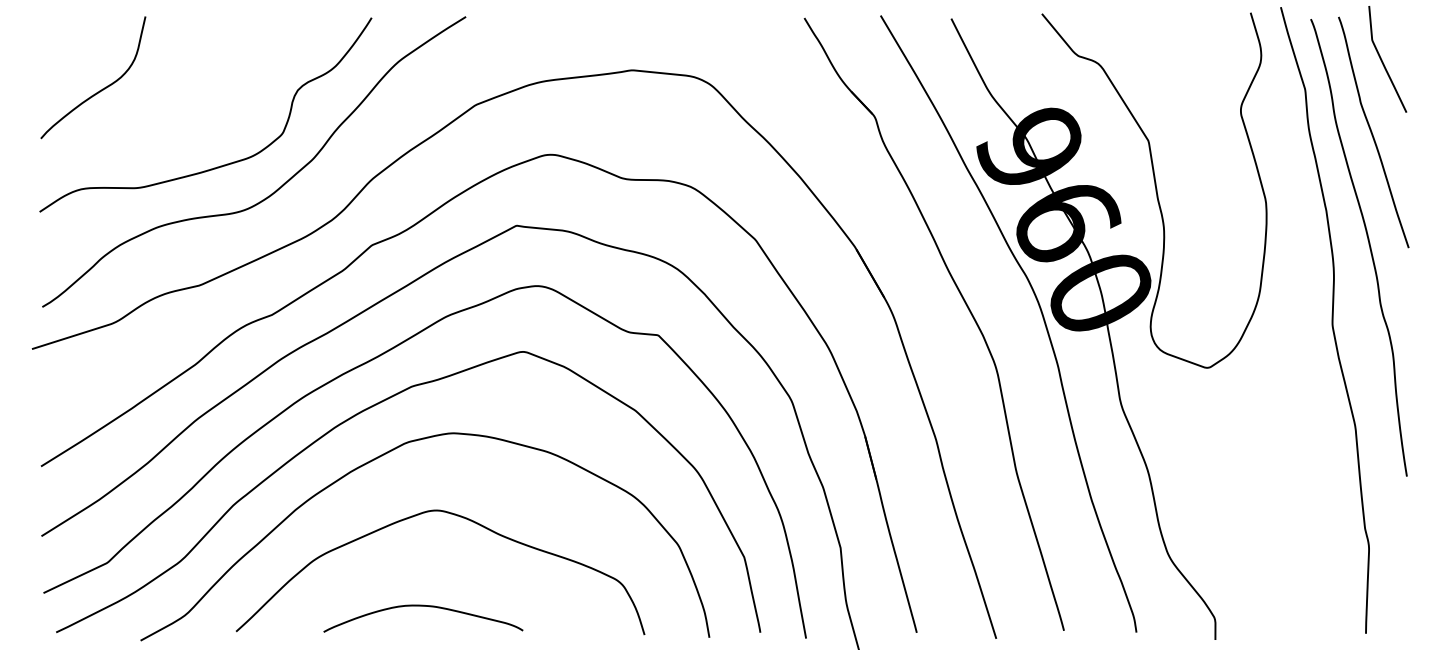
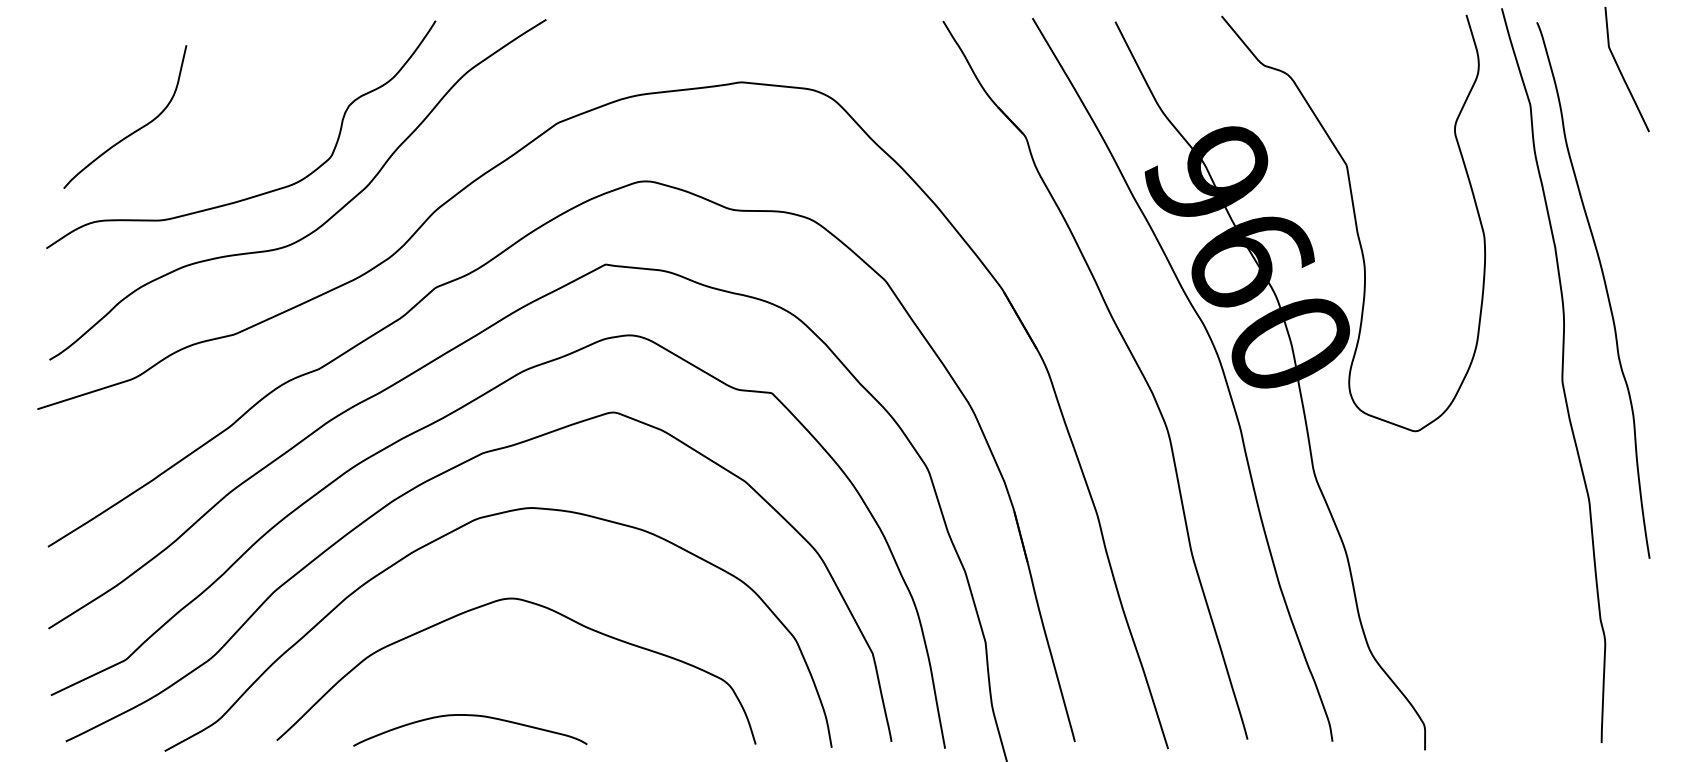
curve: (100, 90) -> (133, 131), moved
curve: (1372, 132) -> (1609, 155), removed
curve: (423, 606) -> (470, 716), moved

